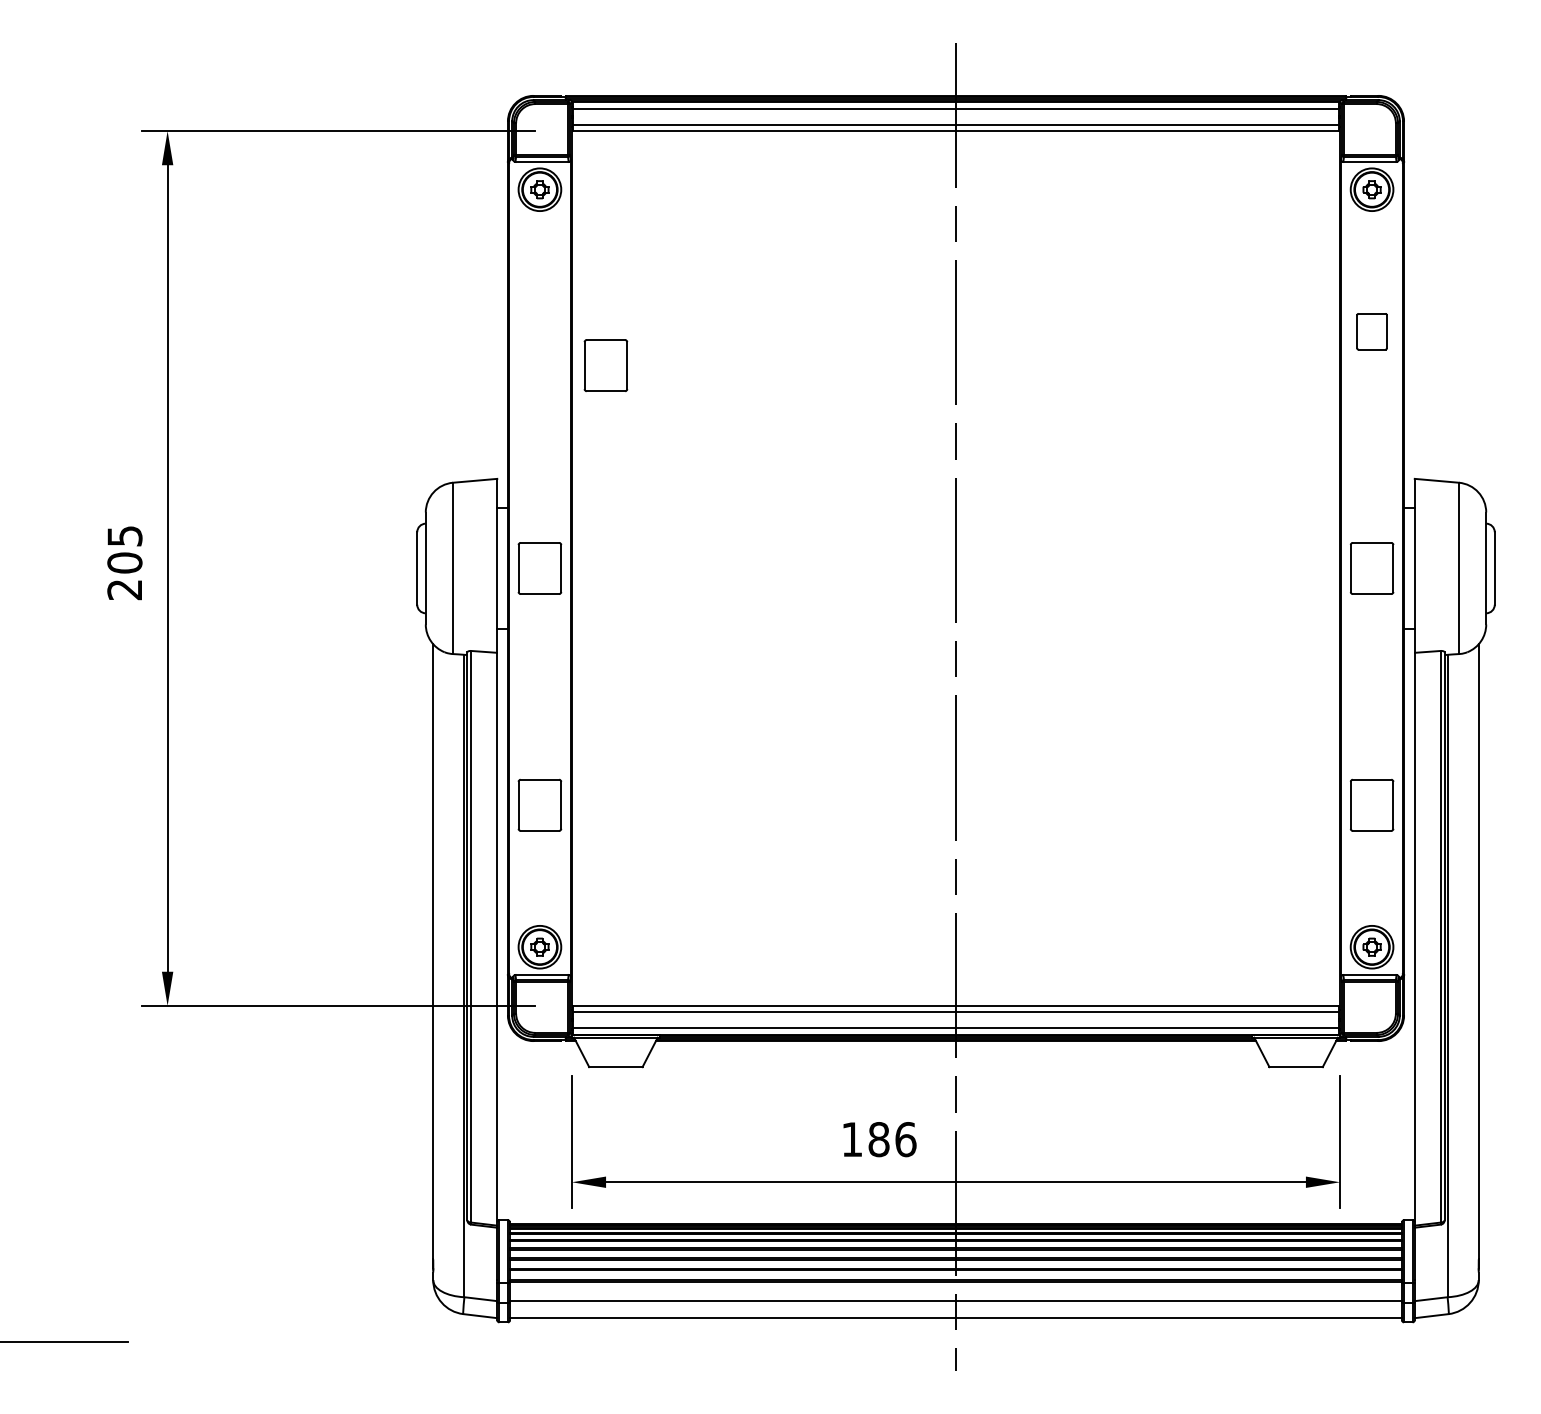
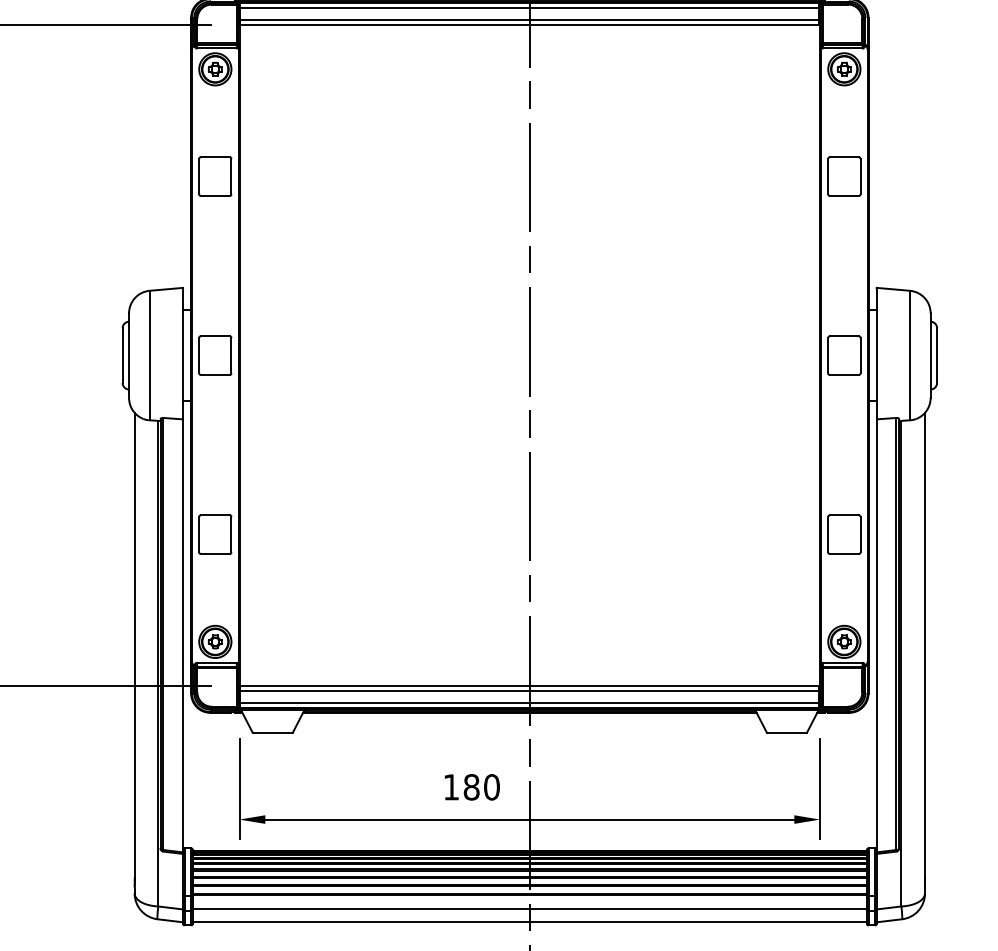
part: (1371, 331) -> (843, 176), size x1.43
part: (605, 365) -> (215, 176), moved
text: (905, 1139) -> (491, 787), 186 -> 180

